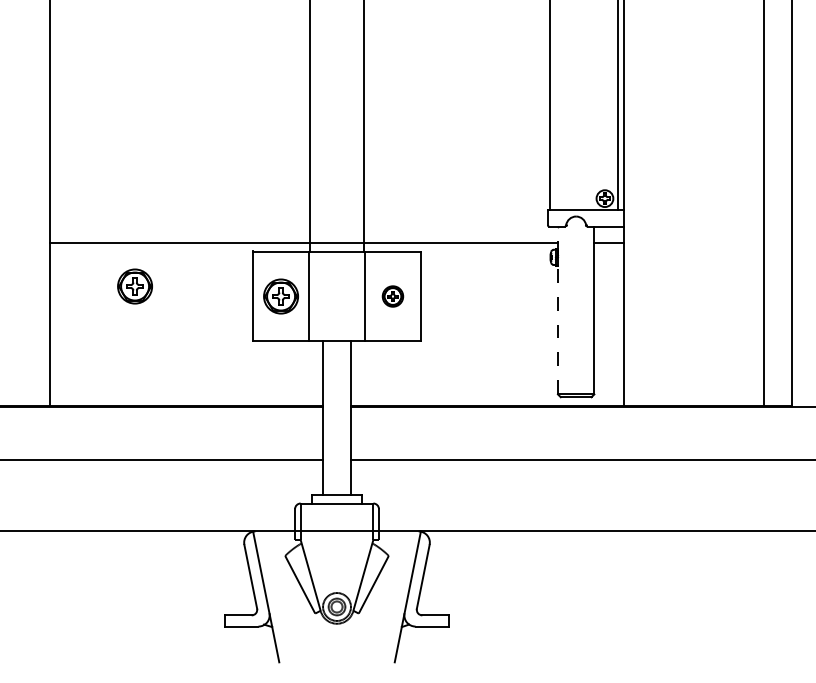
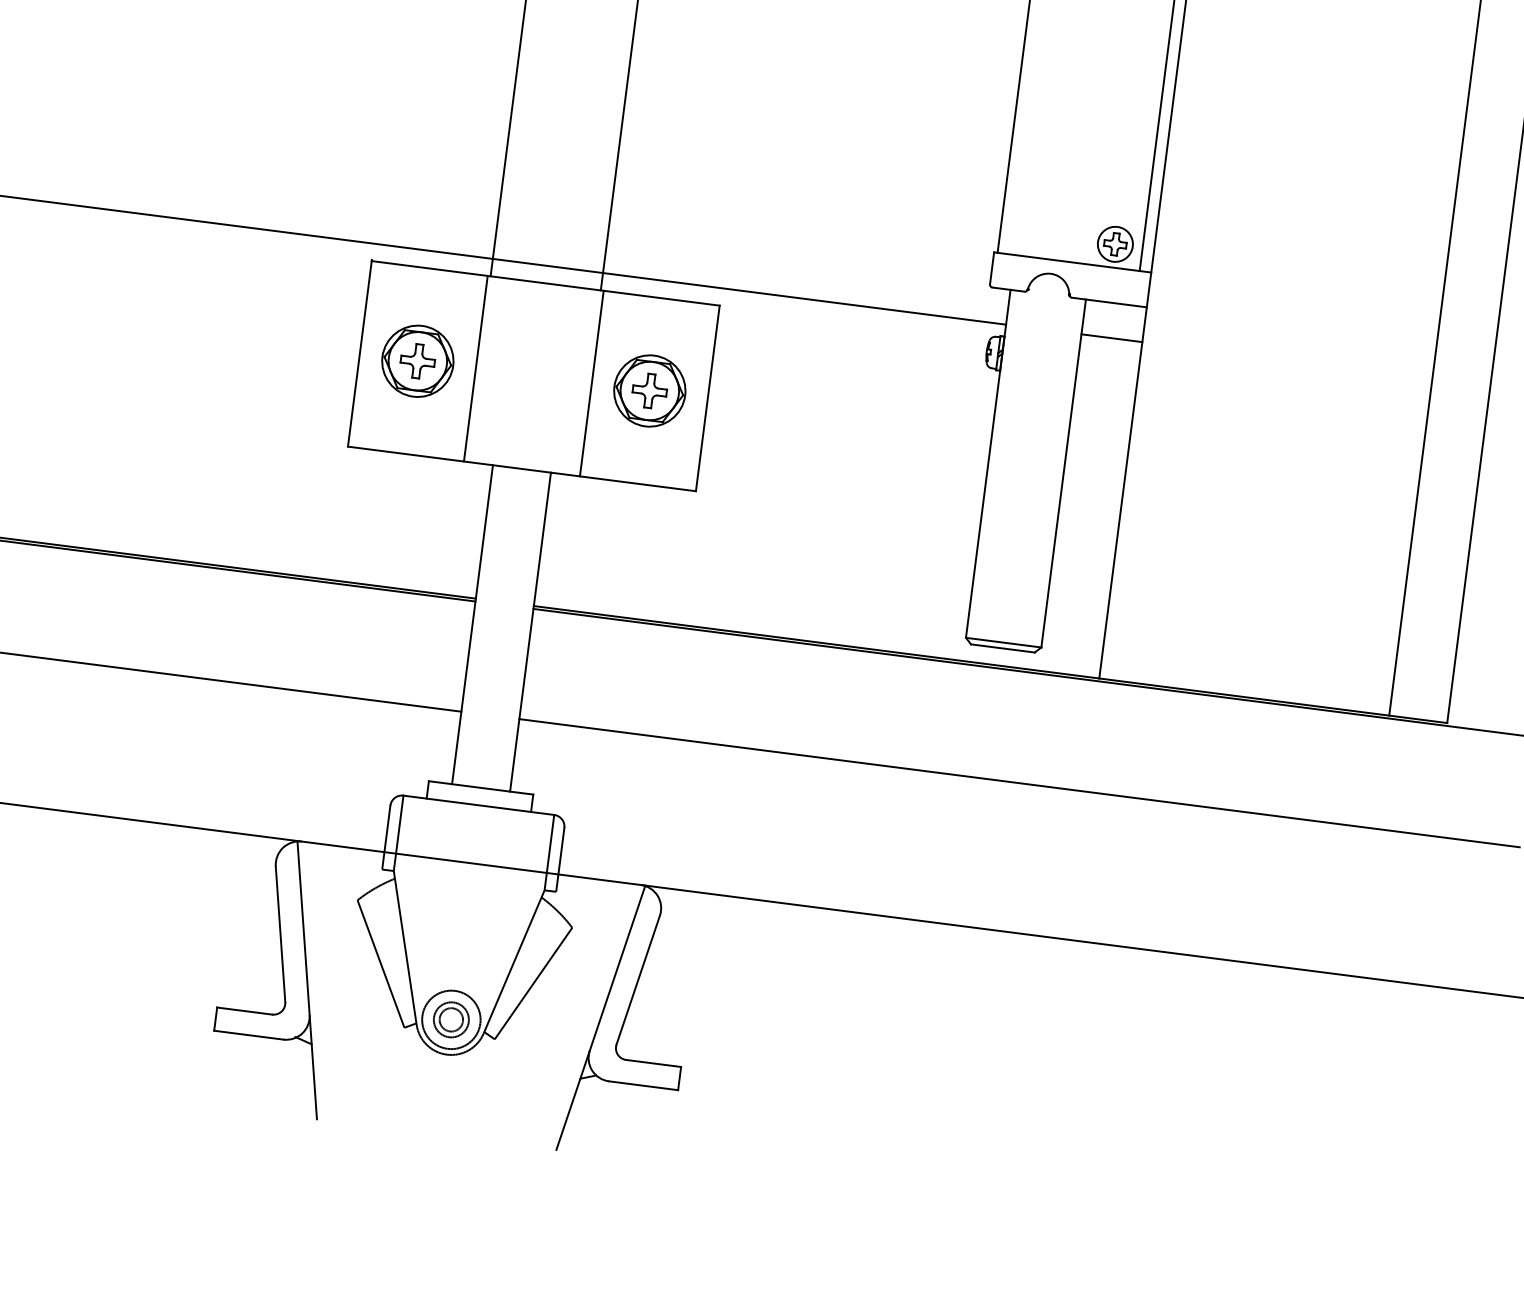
part: (134, 286) -> (116, 301), removed
part: (392, 296) -> (648, 390), size x1.67
line: (557, 310) -> (987, 463), dashed -> solid

